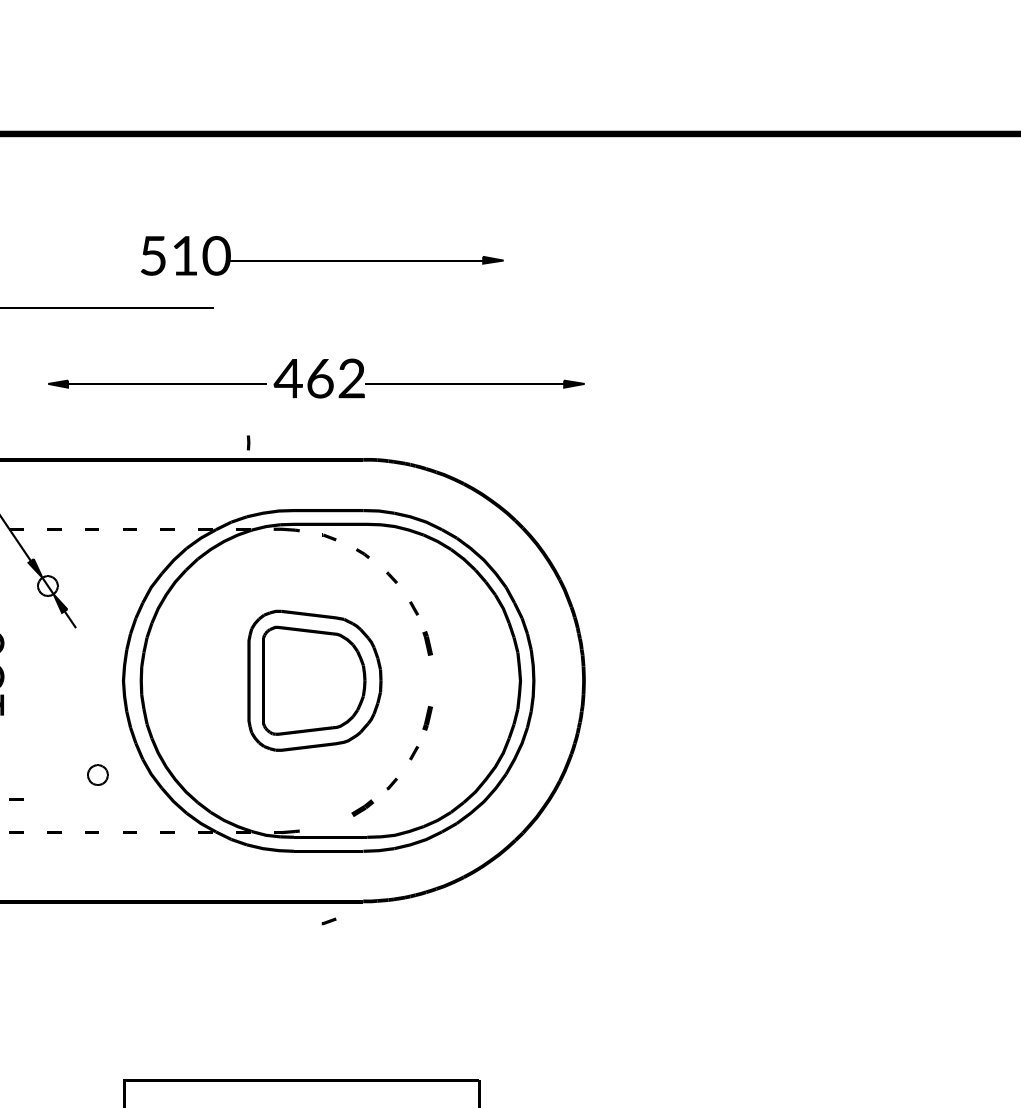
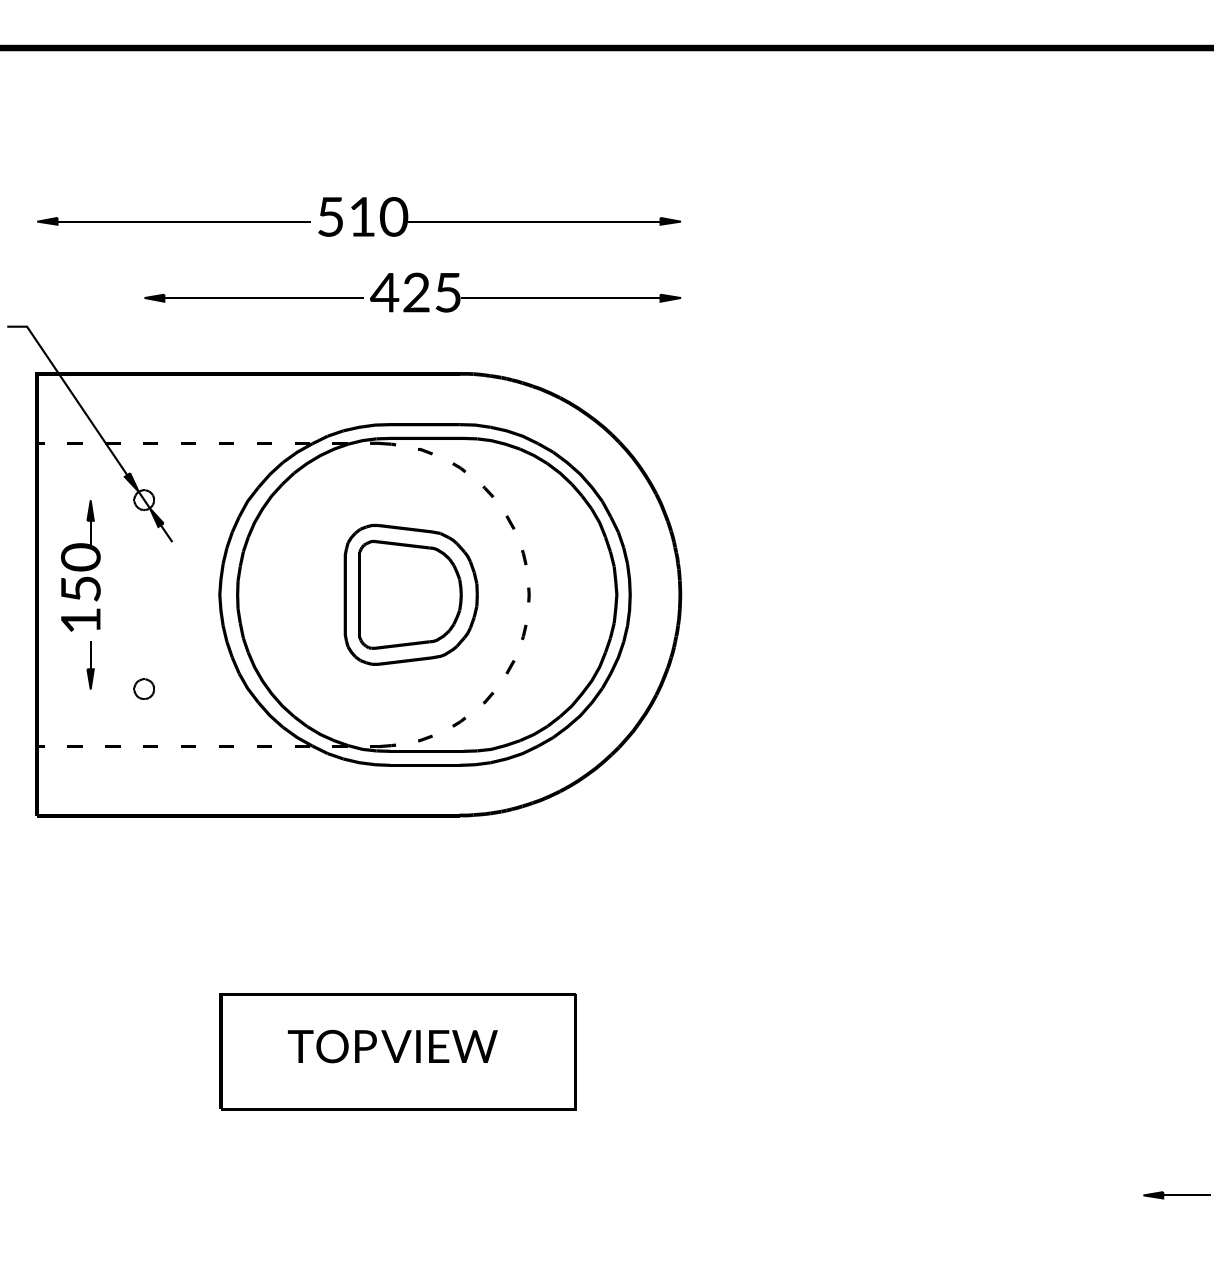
part: (322, 255) -> (499, 216), moved
text: (336, 378) -> (432, 292), 462 -> 425
line: (248, 442) -> (528, 594), moved
part: (428, 643) -> (524, 557), size x0.62
part: (428, 718) -> (524, 632), size x0.62
part: (97, 774) -> (143, 688), moved
line: (16, 799) -> (112, 713), removed
part: (363, 807) -> (459, 721), size x0.62
line: (329, 921) -> (425, 738), moved

